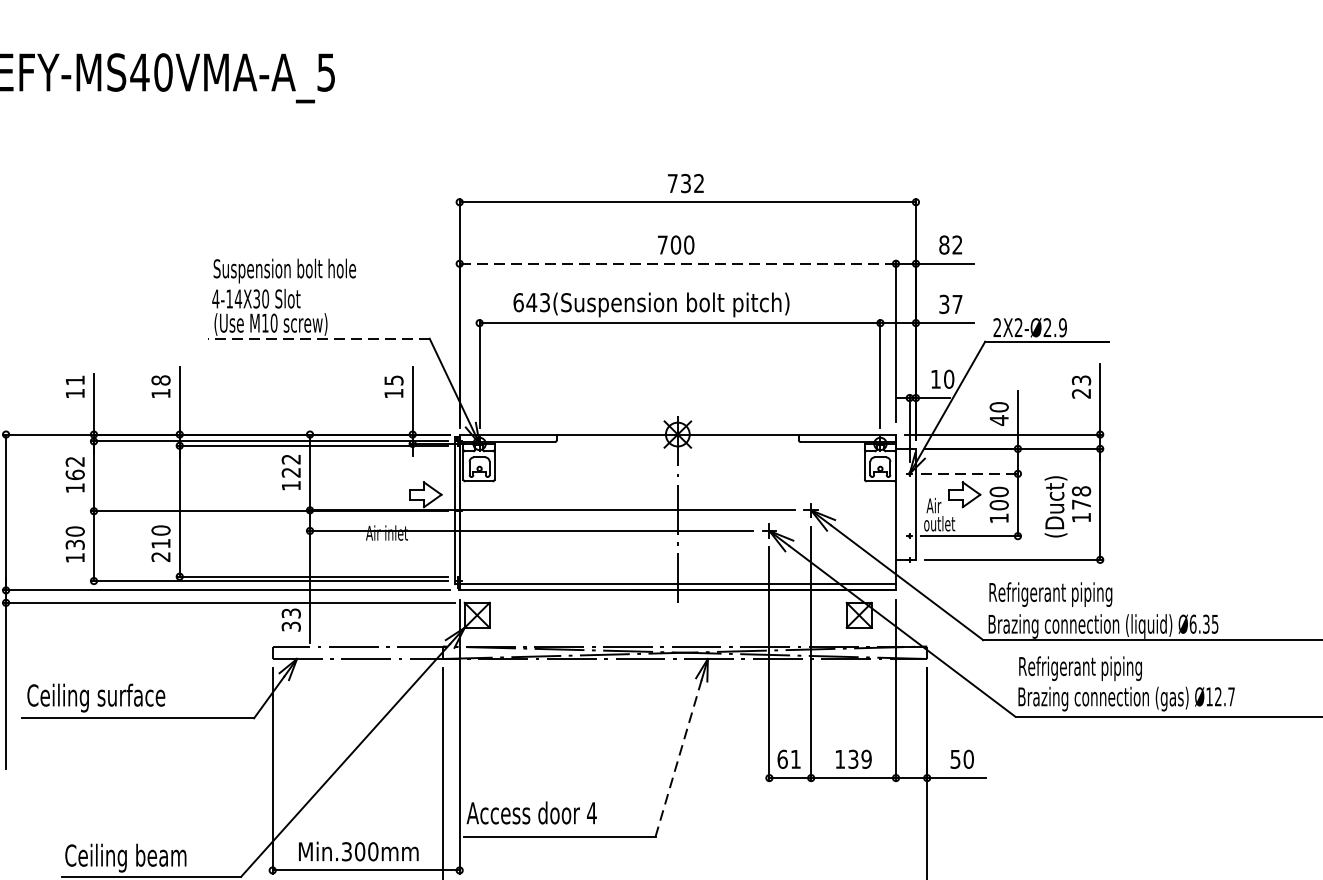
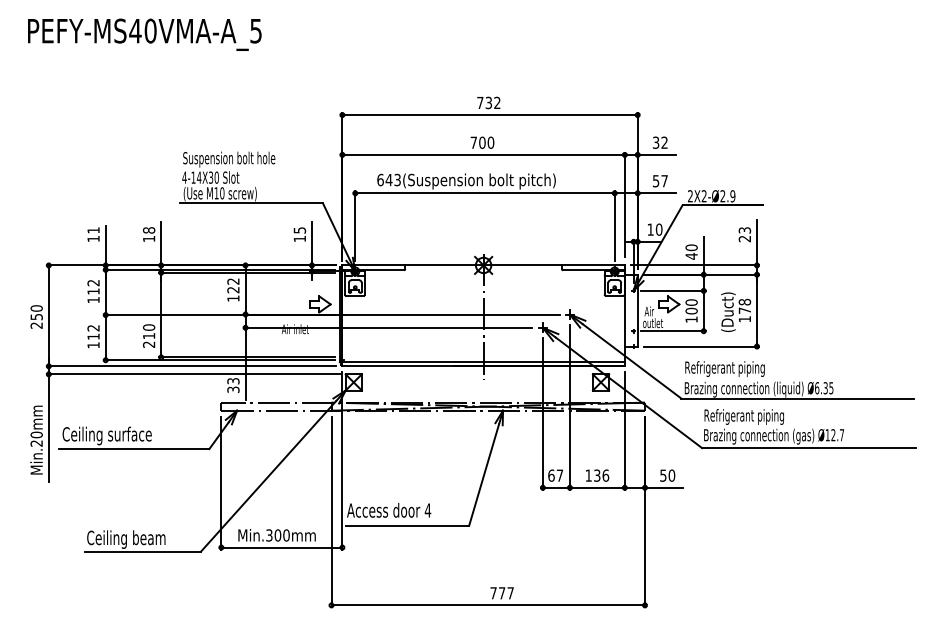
text: (943, 244) -> (655, 142), 82 -> 32
line: (677, 263) -> (483, 154), dashed -> solid
text: (944, 303) -> (656, 180), 37 -> 57
line: (319, 338) -> (251, 203), dashed -> solid
line: (971, 473) -> (673, 290), dashed -> solid
text: (75, 474) -> (93, 291), 162 -> 112
text: (75, 536) -> (93, 331), 130 -> 112
line: (679, 757) -> (484, 474), dashed -> solid
text: (795, 759) -> (559, 475), 61 -> 67
text: (866, 759) -> (605, 475), 139 -> 136

